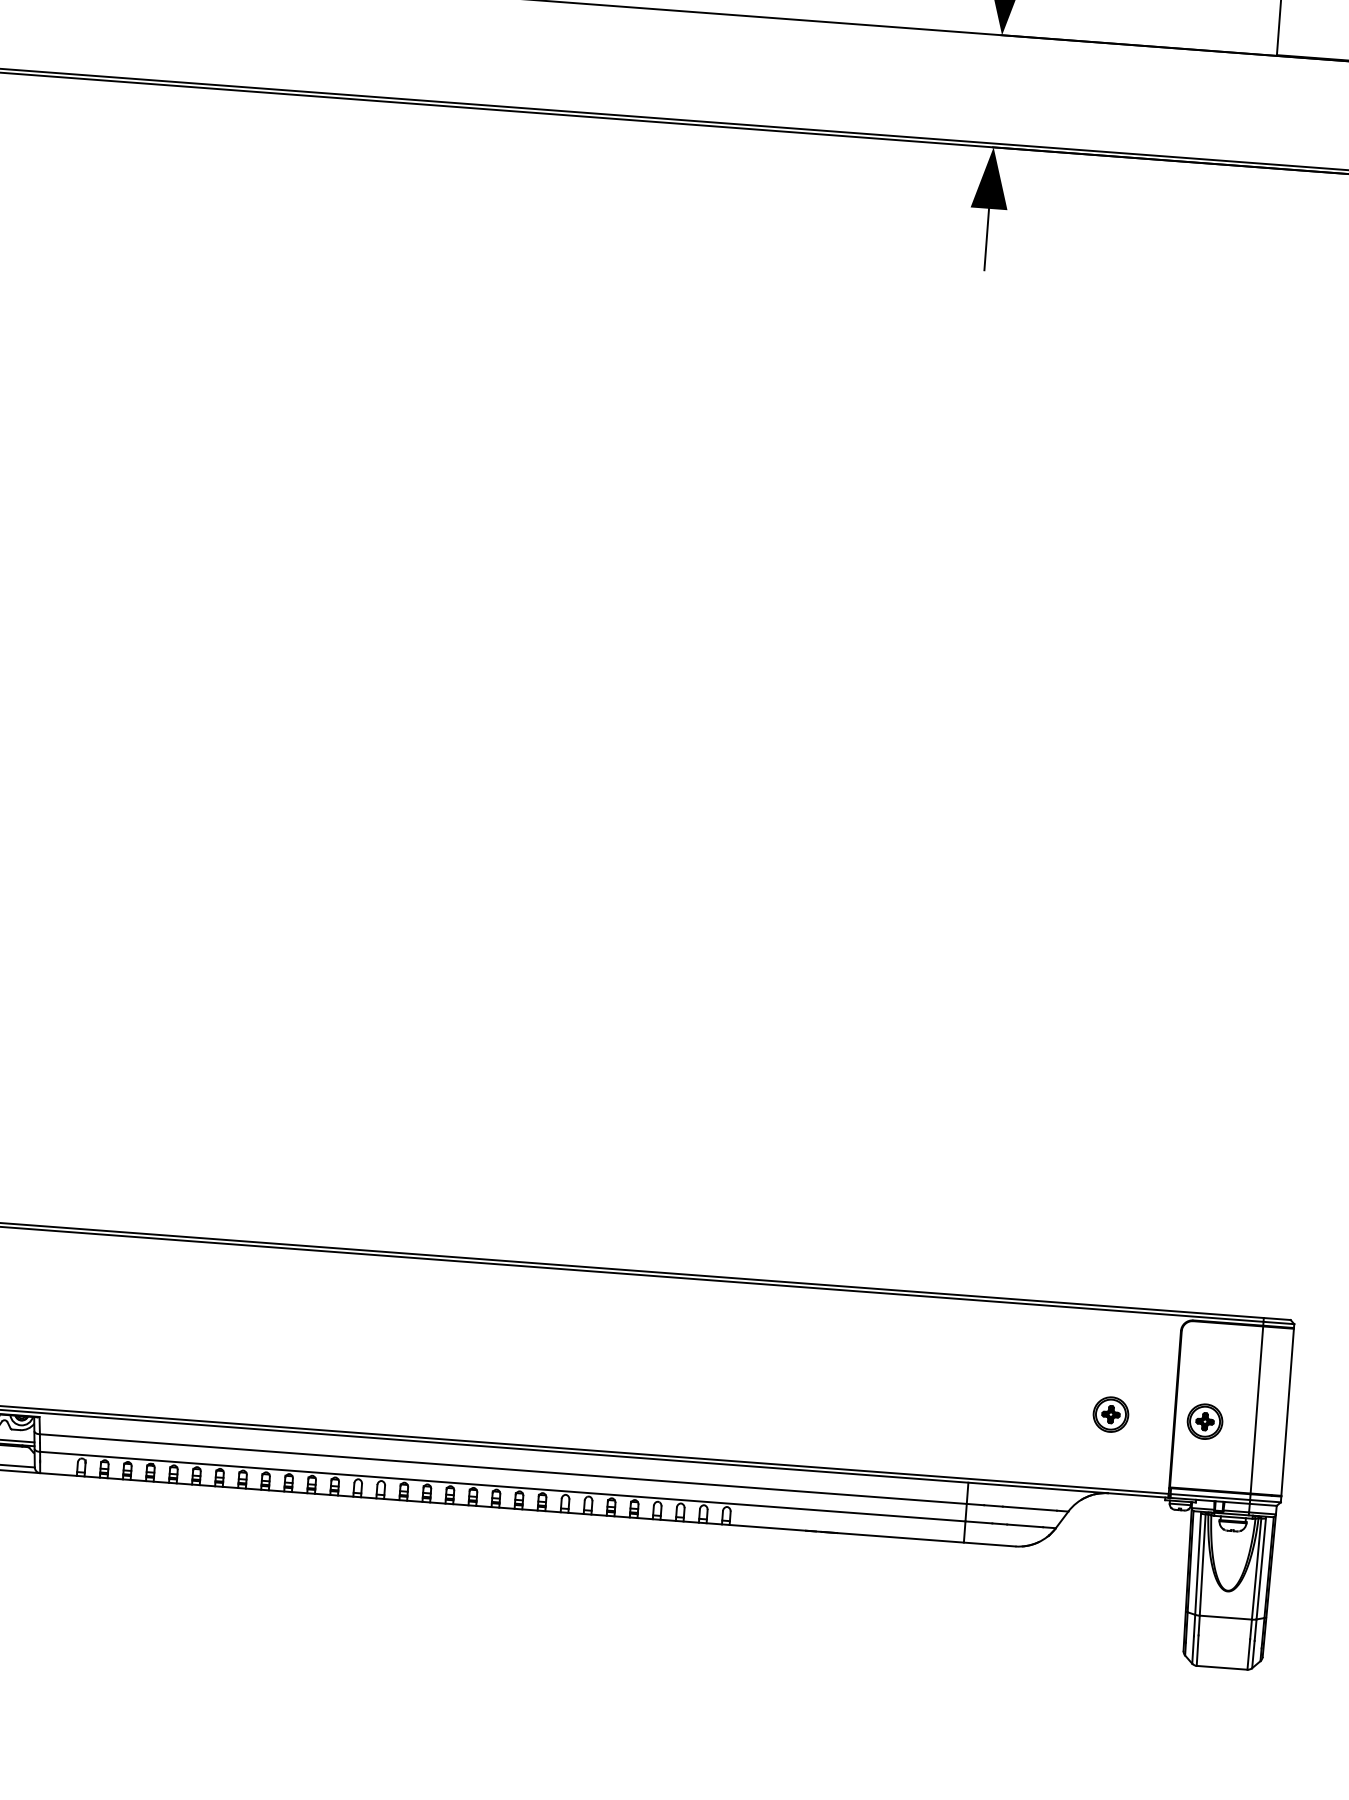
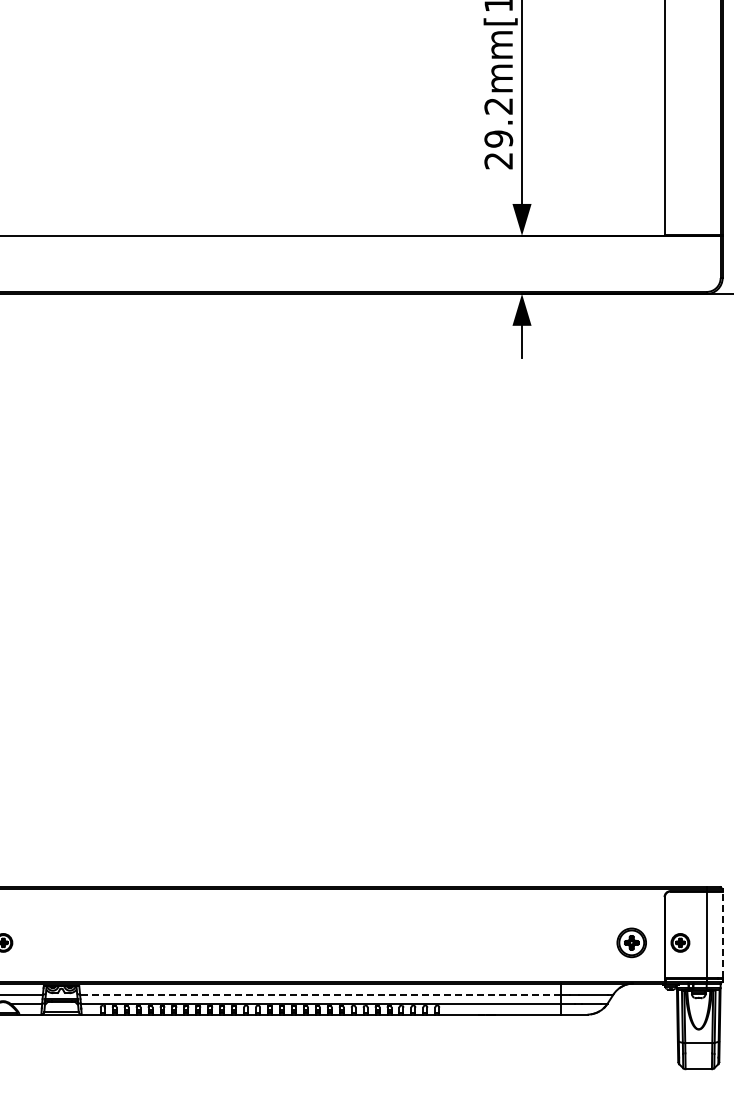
line: (1287, 1411) -> (722, 934), solid -> dashed
part: (1110, 1413) -> (631, 942), size x1.6
line: (501, 1468) -> (319, 994), solid -> dashed

